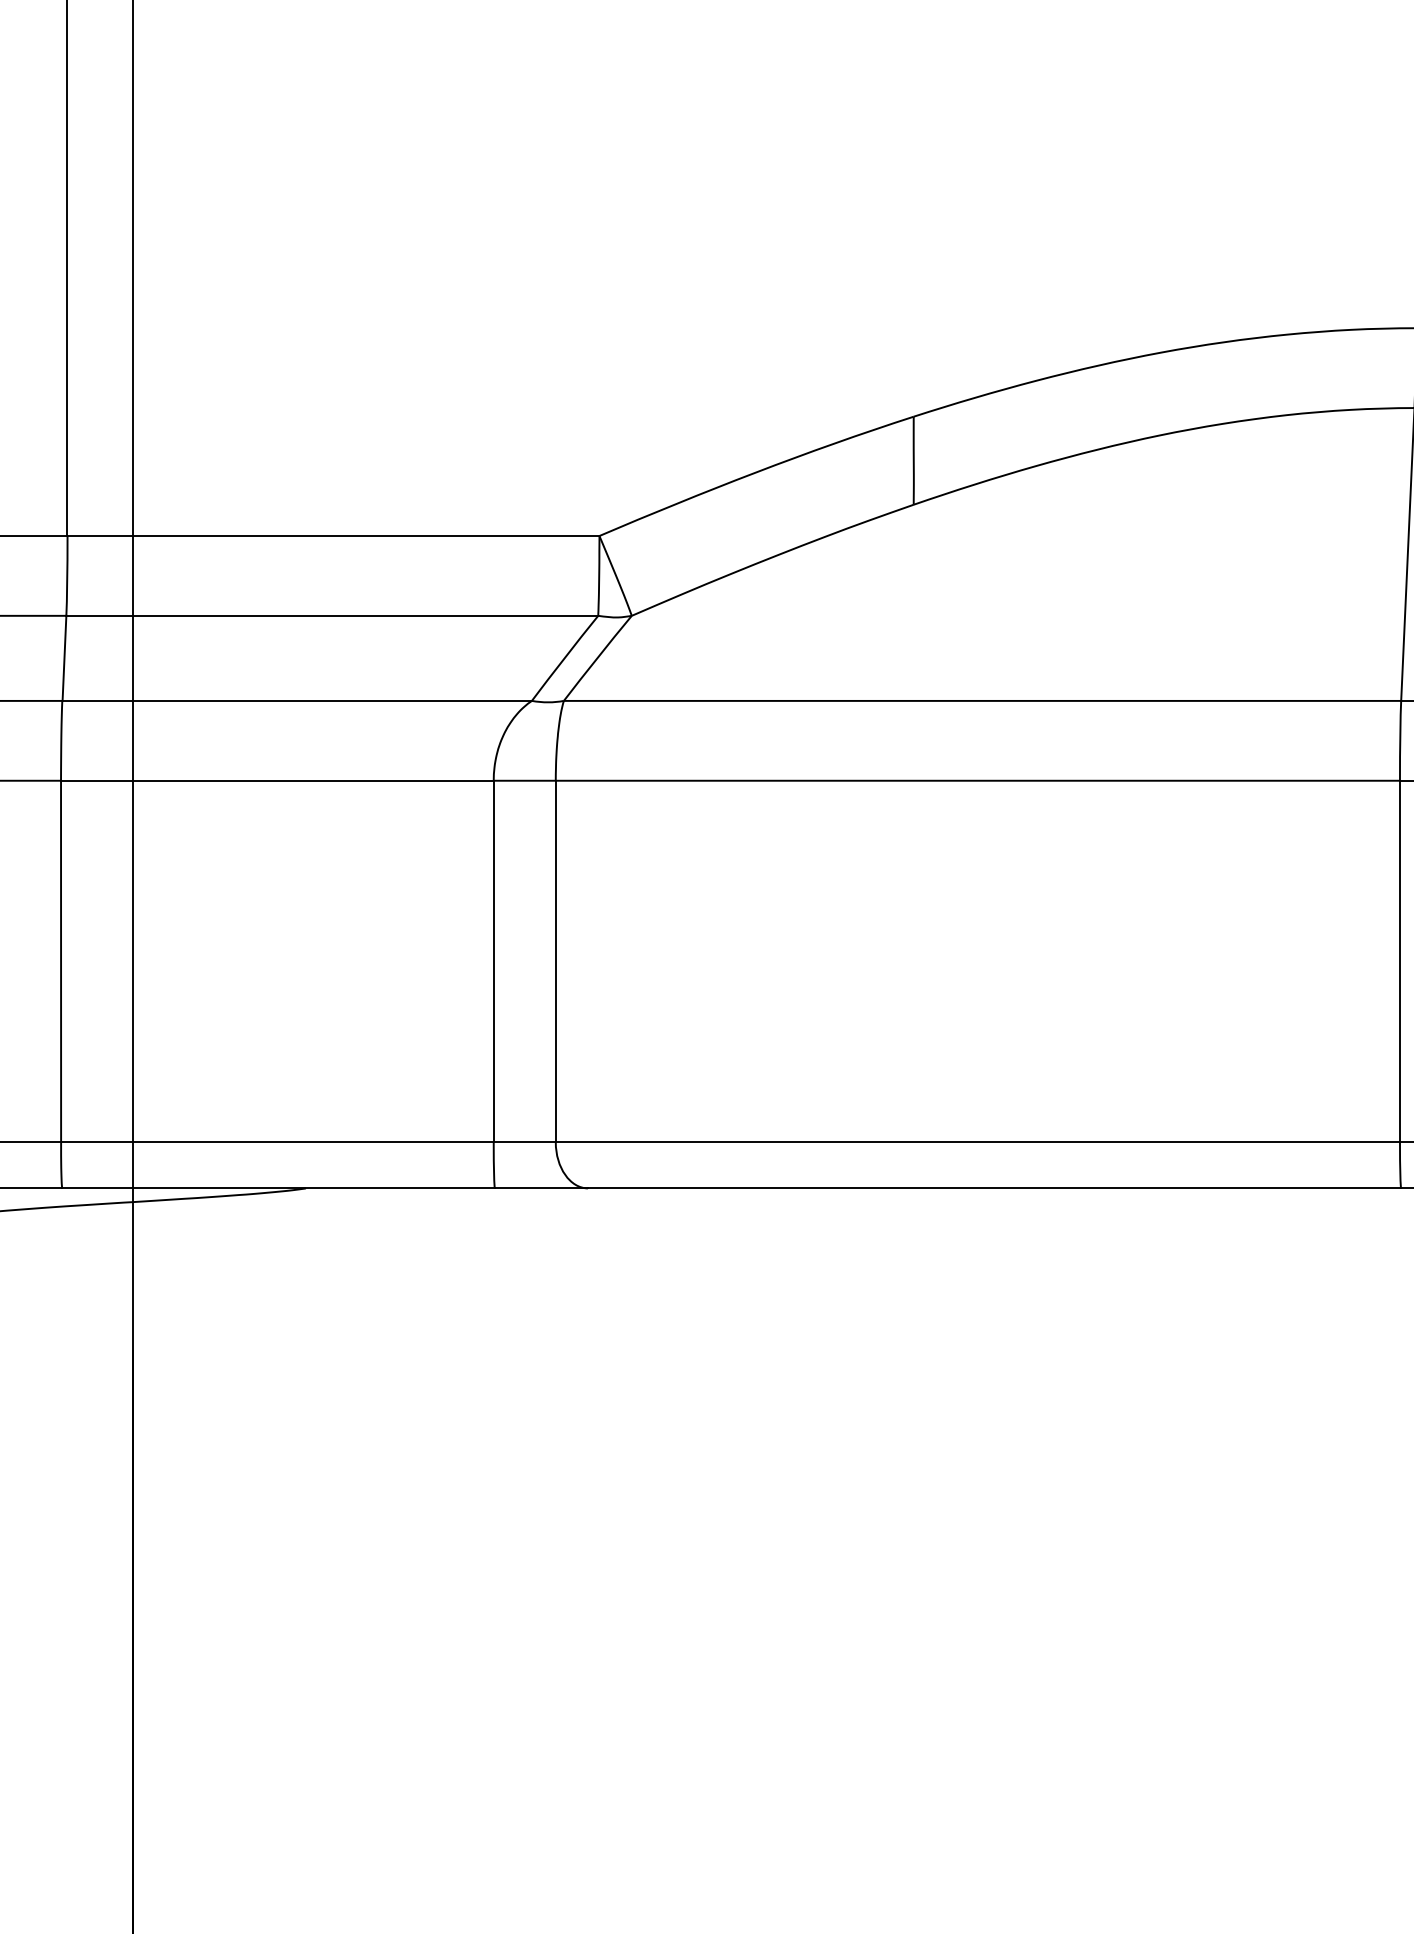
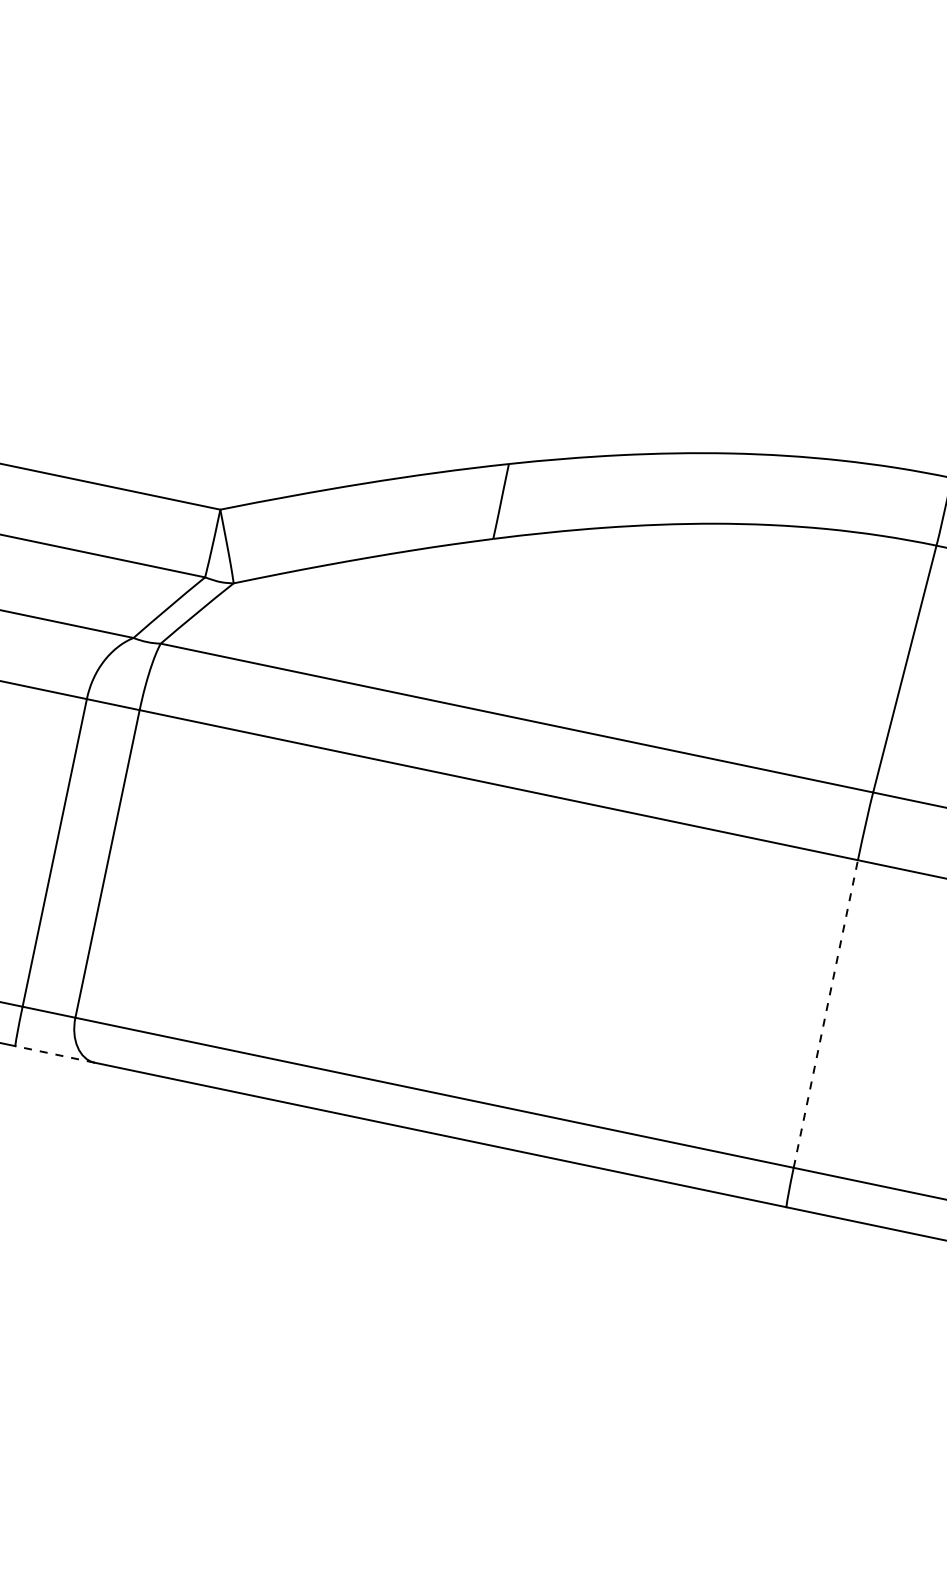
line: (1399, 961) -> (825, 1013), solid -> dashed
line: (541, 1188) -> (55, 1054), solid -> dashed

